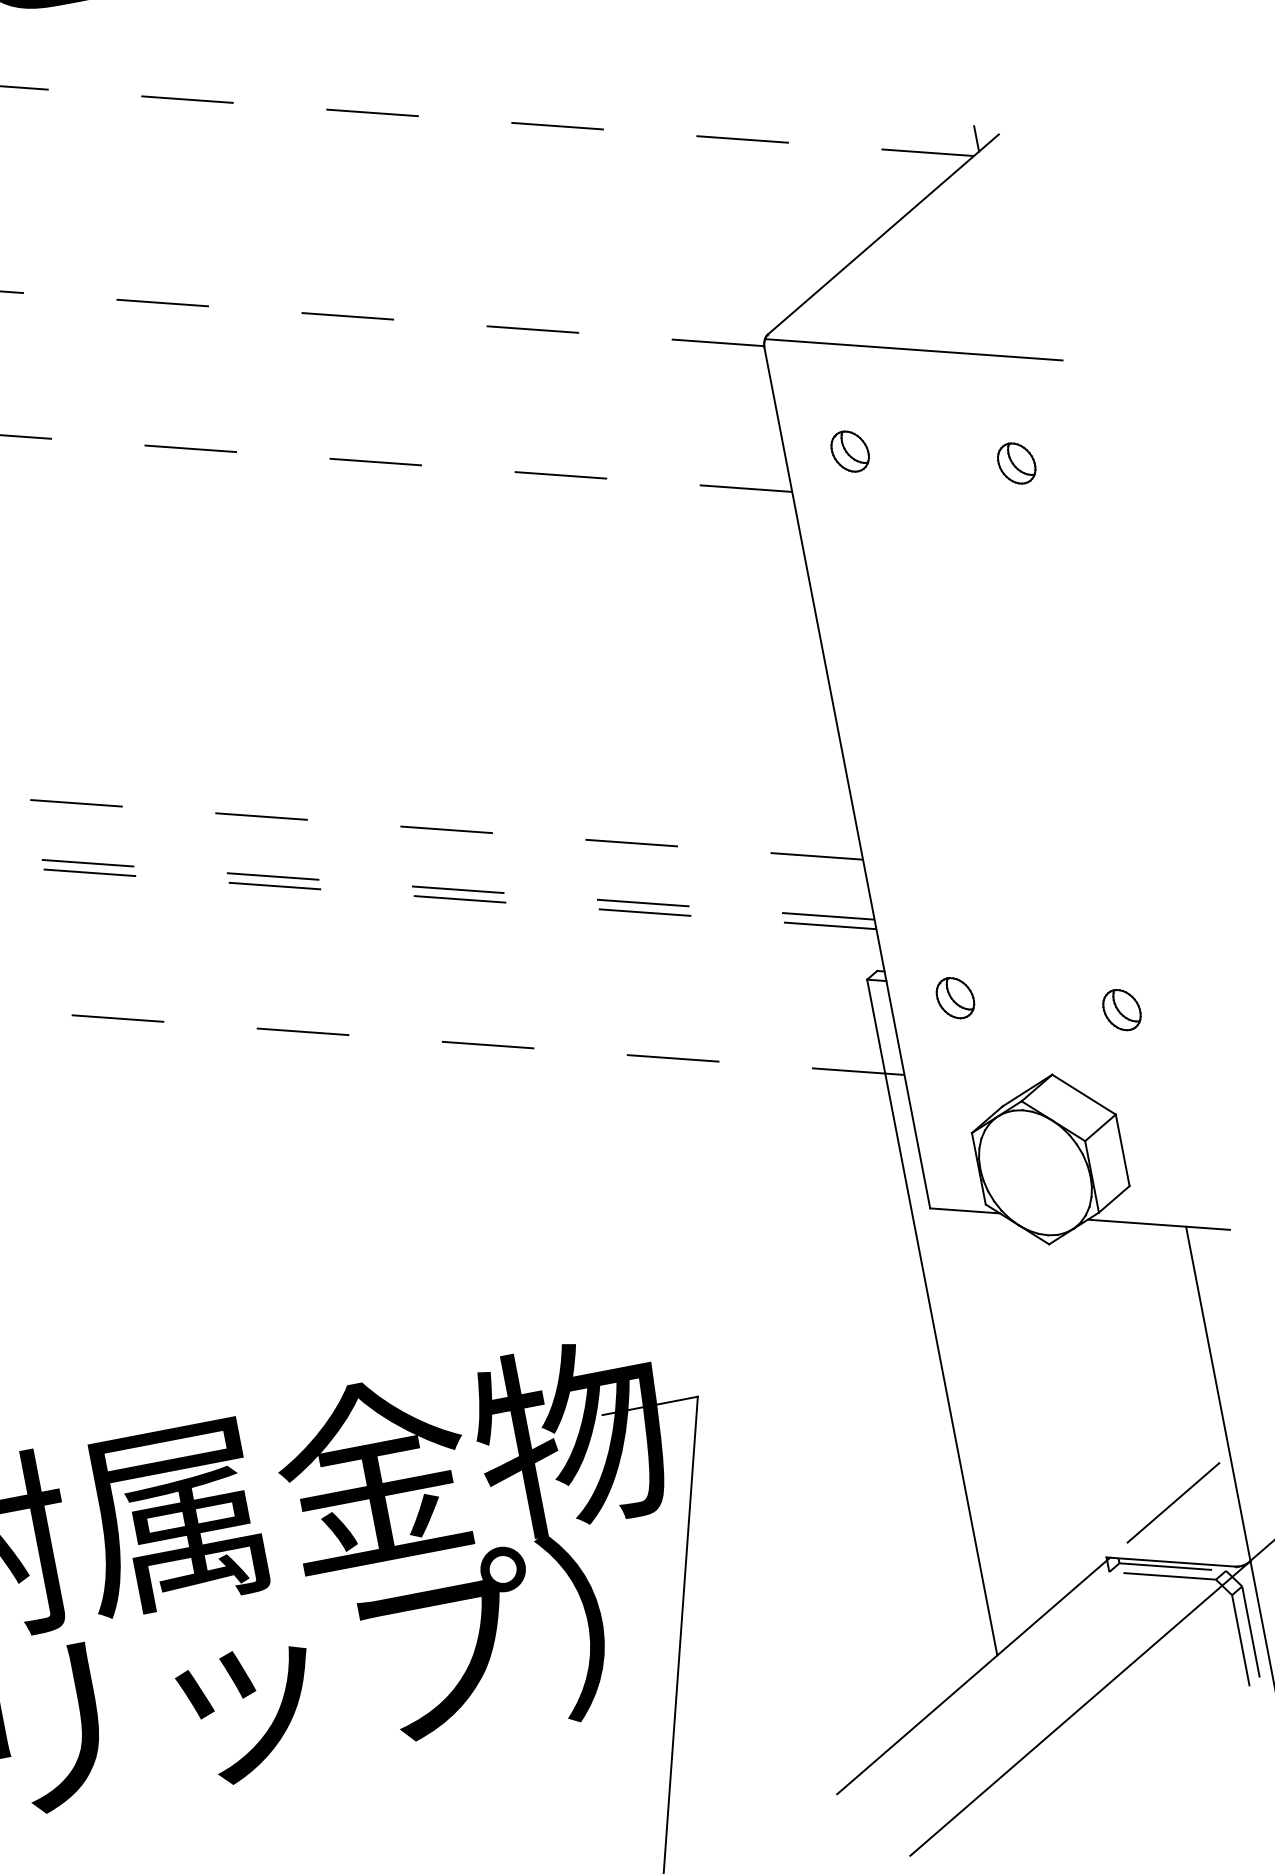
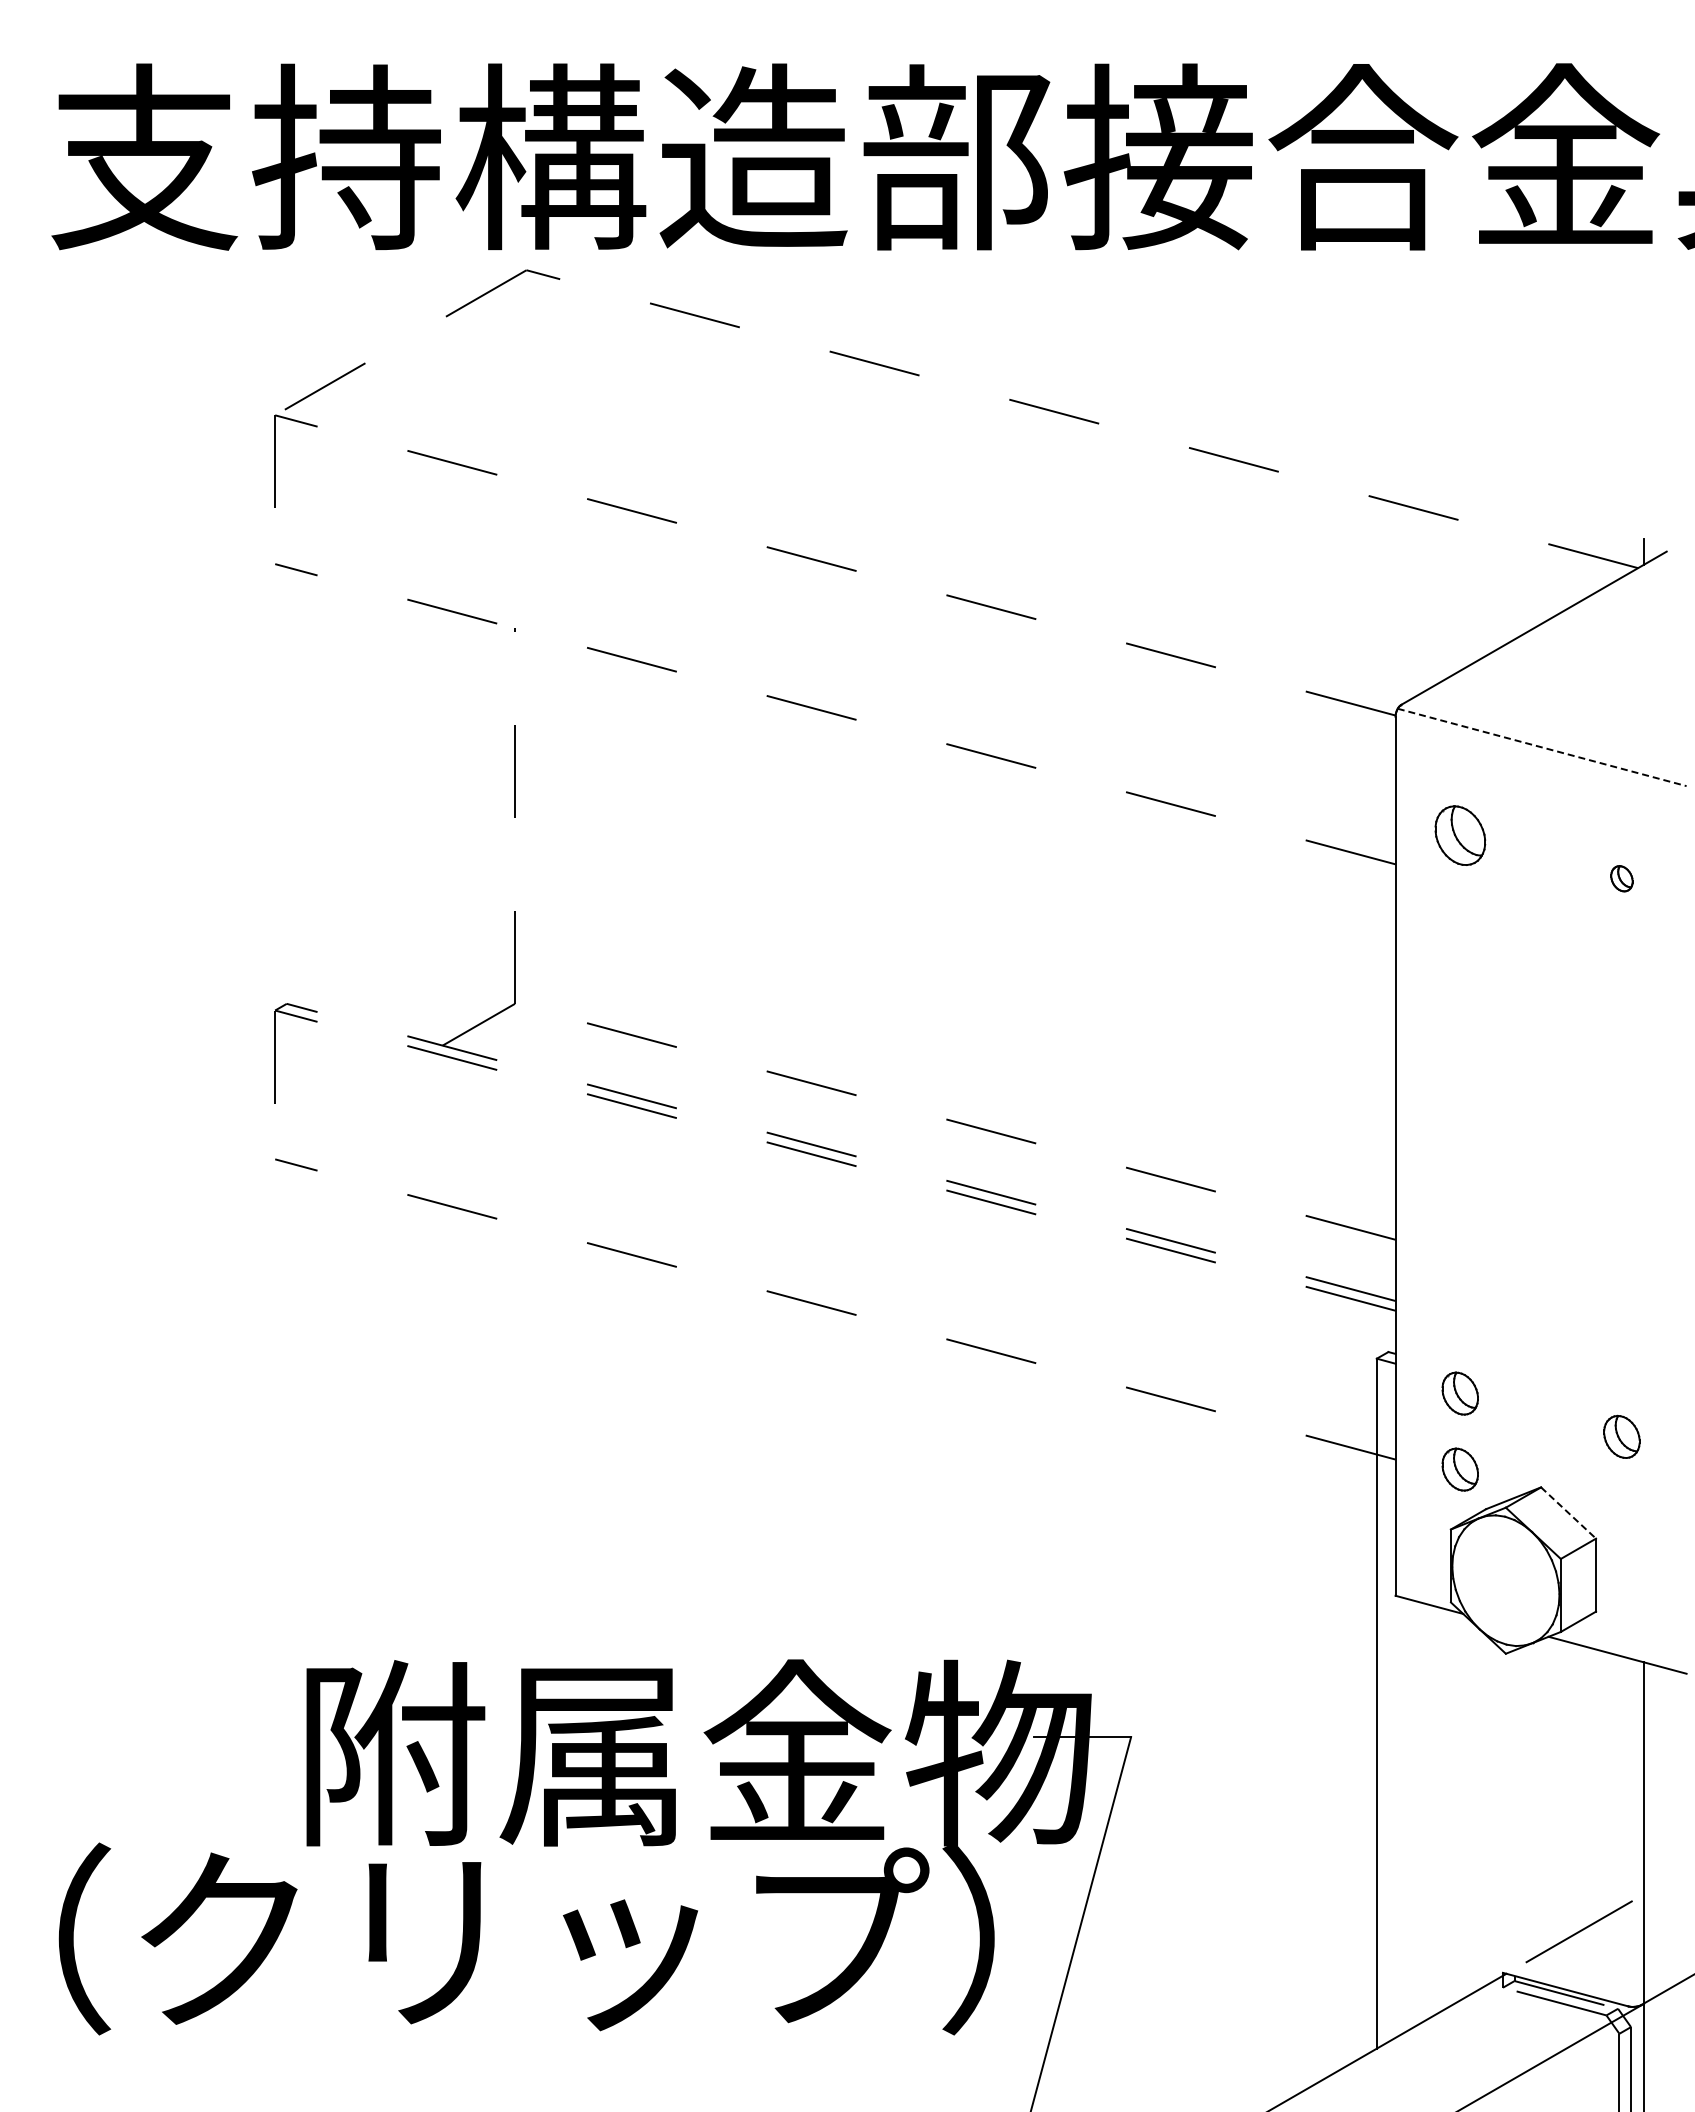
line: (914, 349) -> (1542, 747), solid -> dashed
part: (849, 451) -> (1459, 835), size x1.4
part: (1016, 463) -> (1621, 878), size x0.6
part: (969, 1072) -> (1459, 1469), added
line: (1084, 1095) -> (1568, 1513), solid -> dashed

